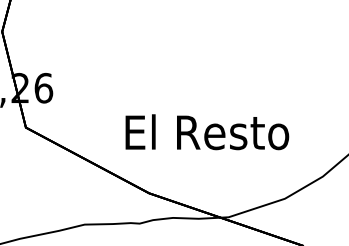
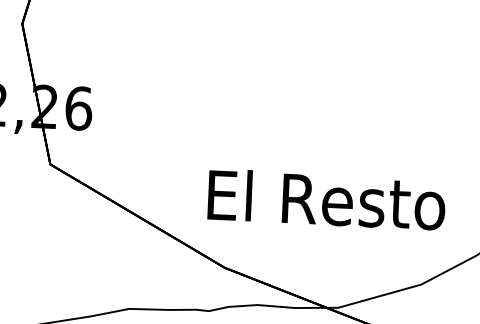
text: (207, 132) -> (327, 200), moved

